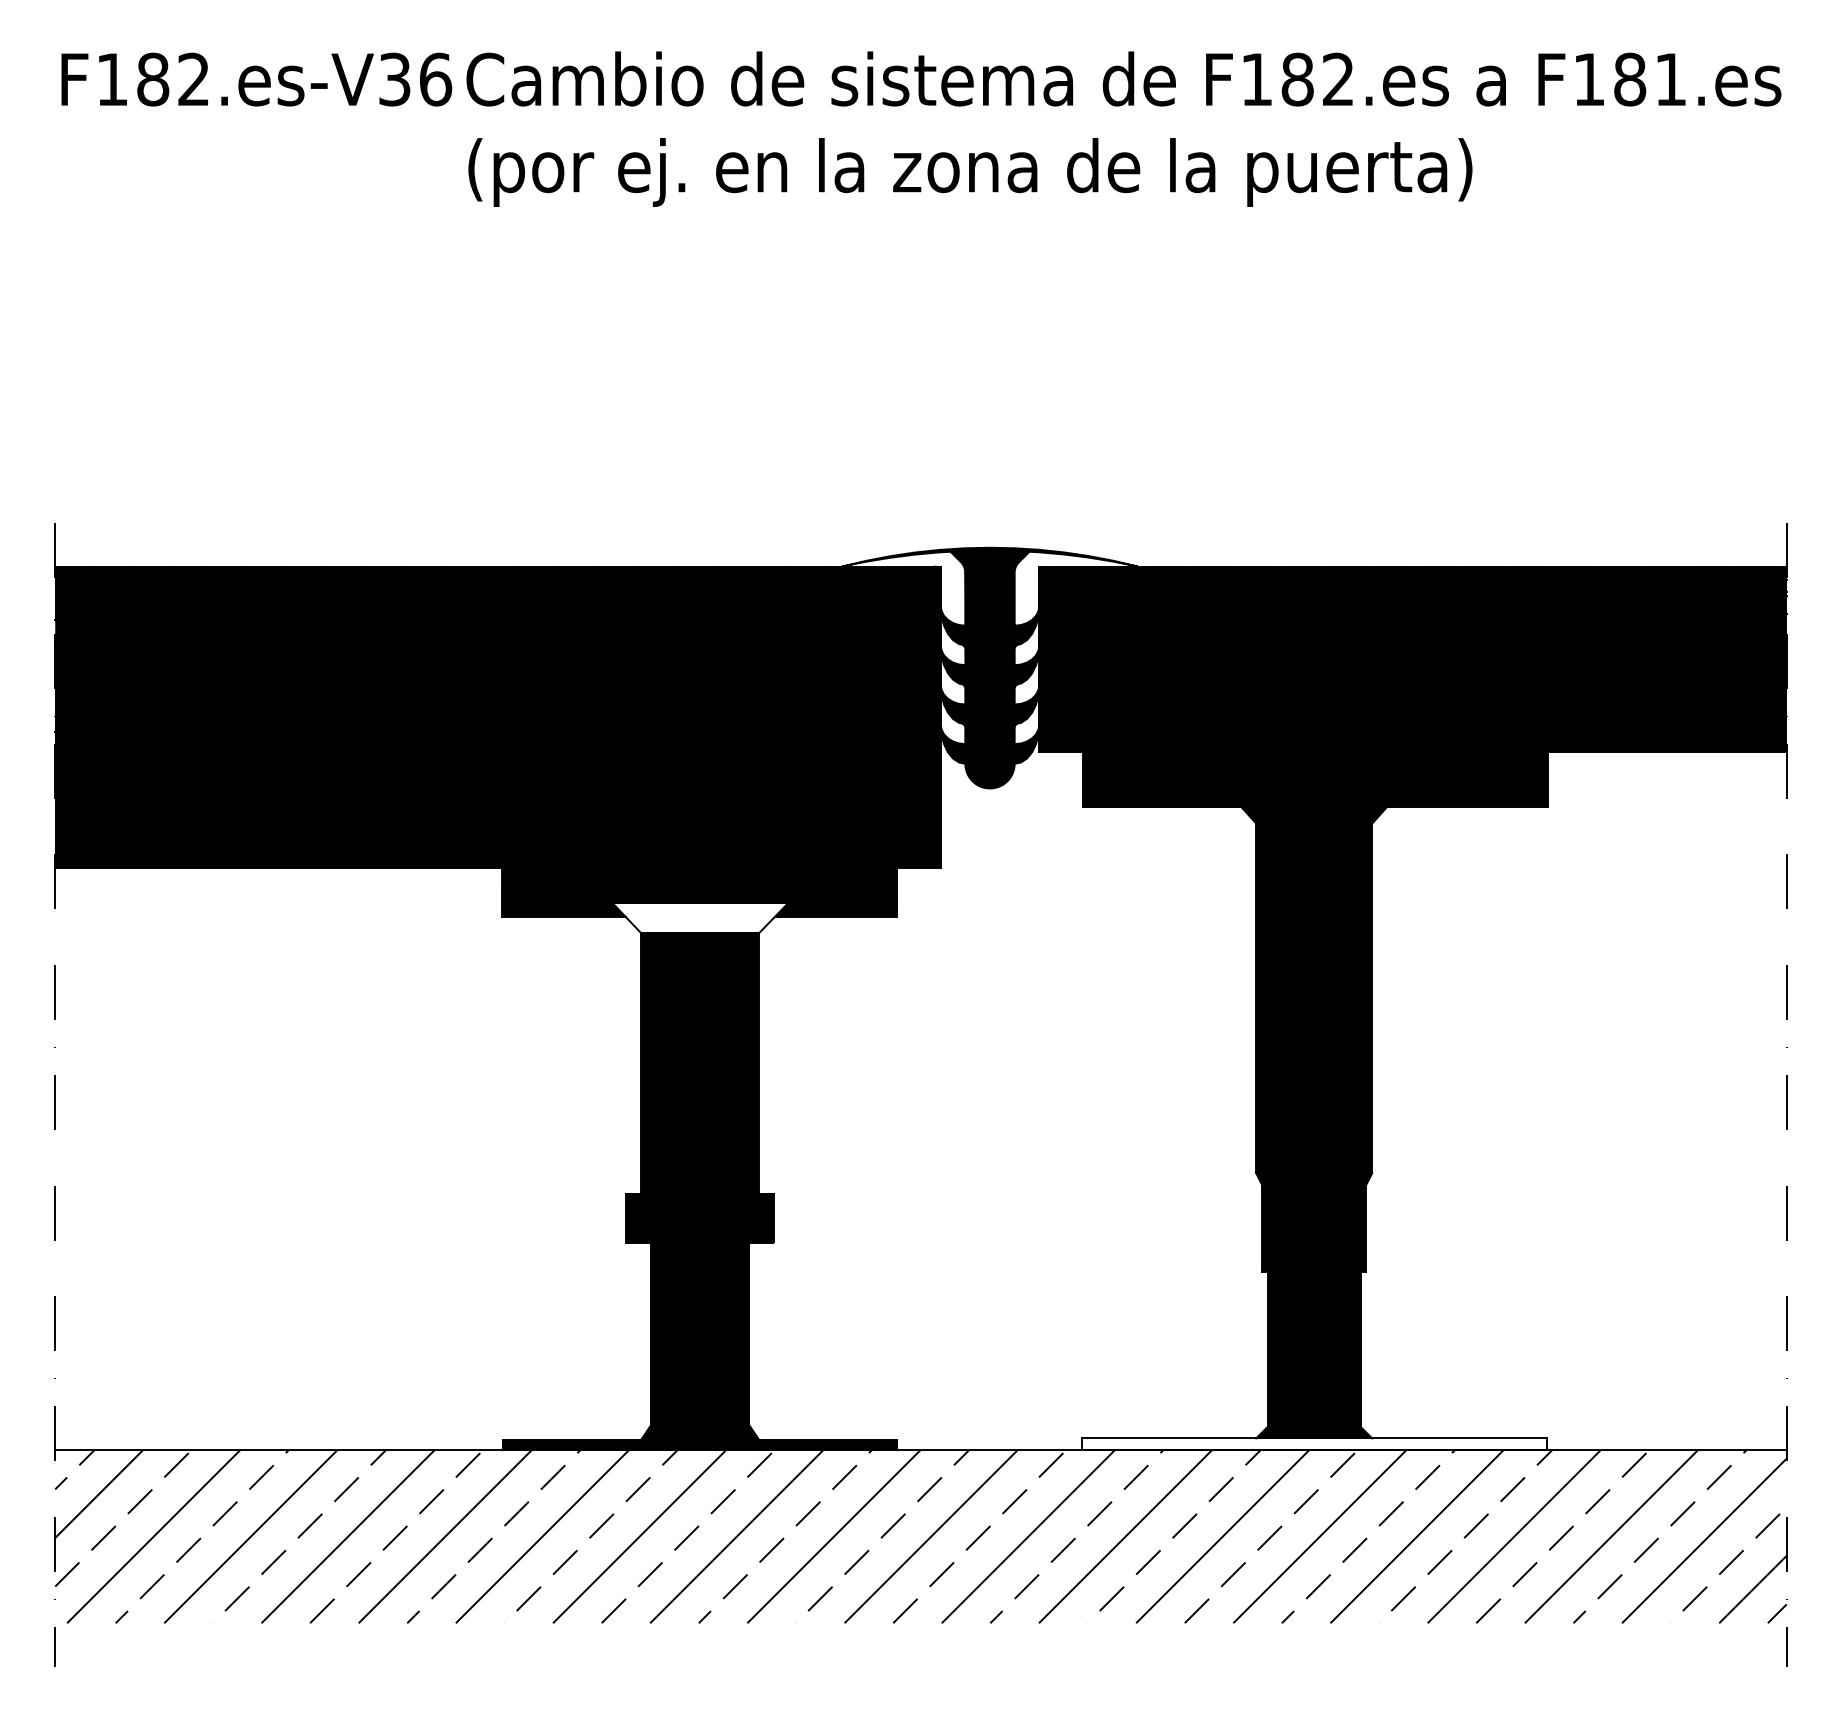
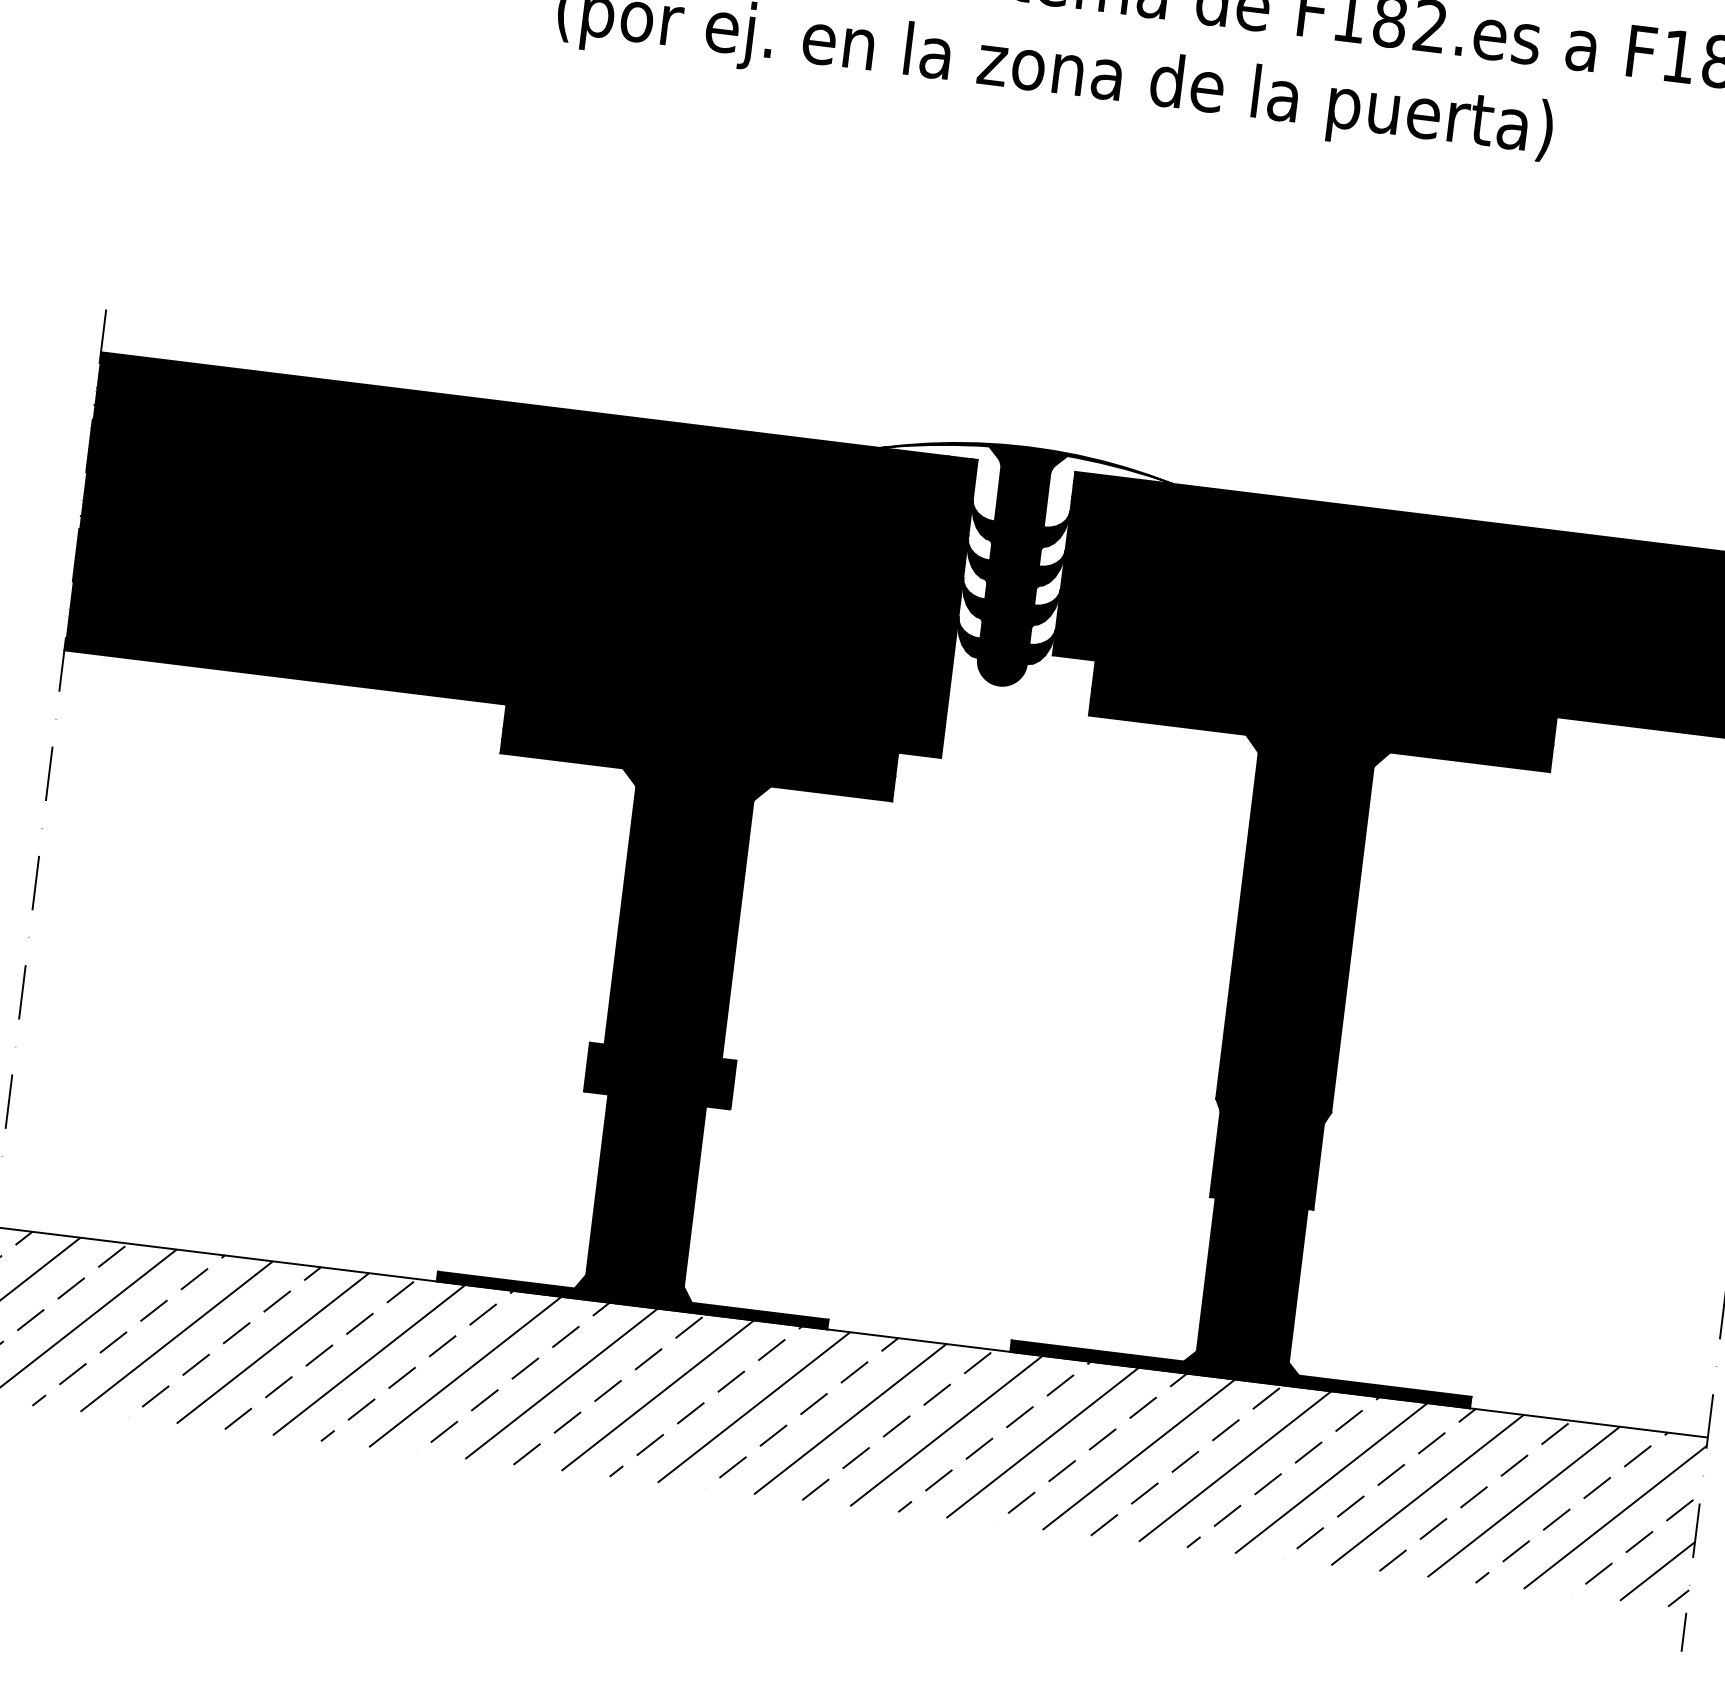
fill: (700, 917) -> (697, 778), added
fill: (1314, 1444) -> (1240, 1374), added

